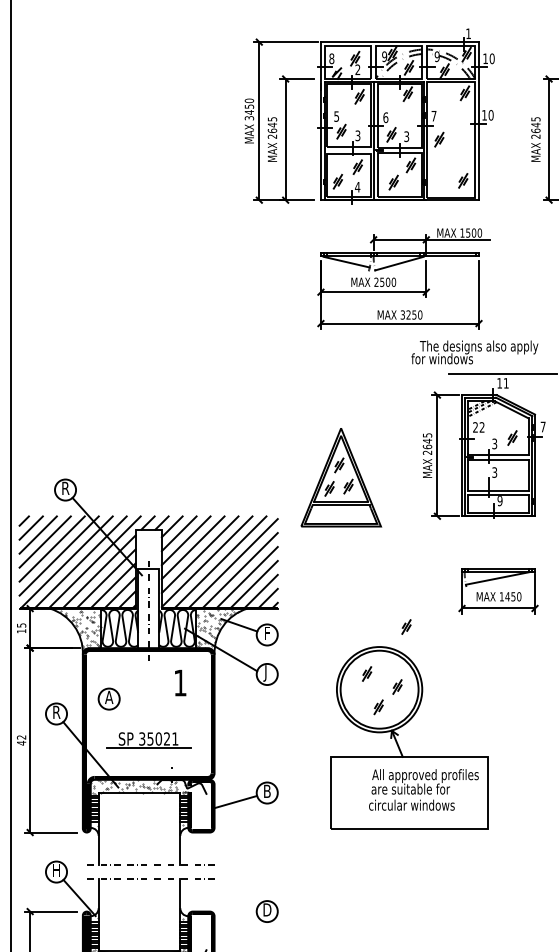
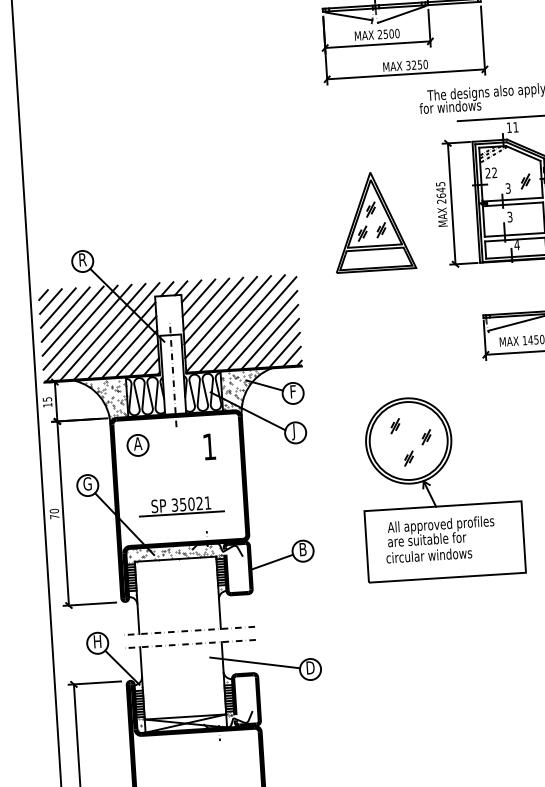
part: (341, 477) -> (373, 221), moved
text: (499, 501) -> (516, 245), 9 -> 4
part: (406, 626) -> (431, 376), removed
part: (108, 698) -> (137, 444), moved
text: (56, 712) -> (87, 484), R -> G
text: (21, 740) -> (54, 514), 42 -> 70
text: (423, 789) -> (439, 539), moved
line: (211, 901) -> (254, 662), added

